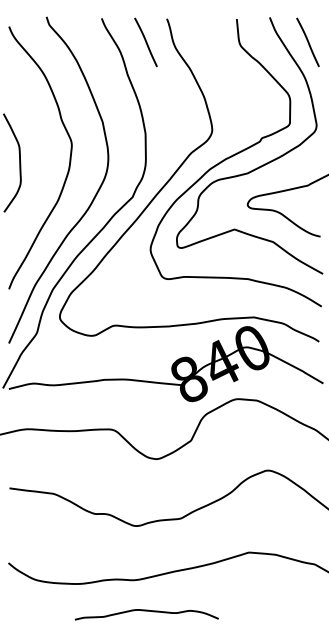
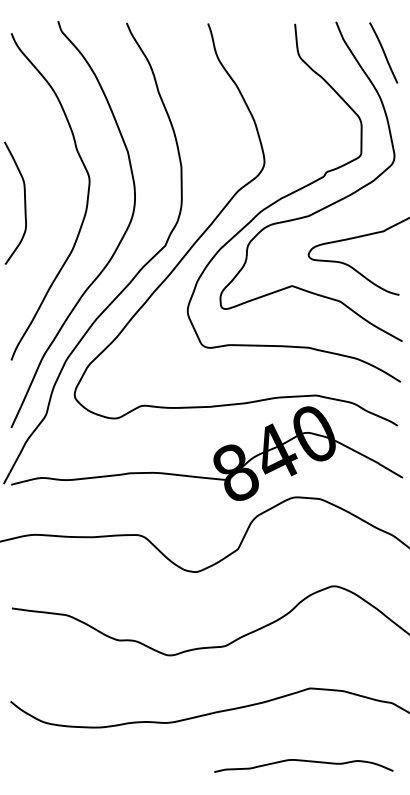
line: (145, 42) -> (181, 53), removed
curve: (146, 611) -> (303, 761), moved

